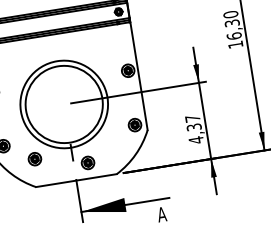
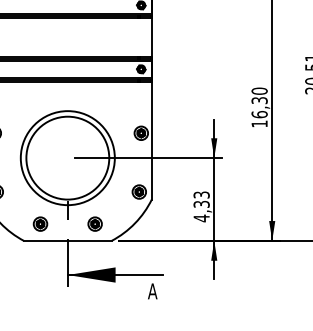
text: (192, 118) -> (201, 194), 4,37 -> 4,33
part: (34, 158) -> (40, 223), moved
part: (87, 162) -> (94, 223), moved

